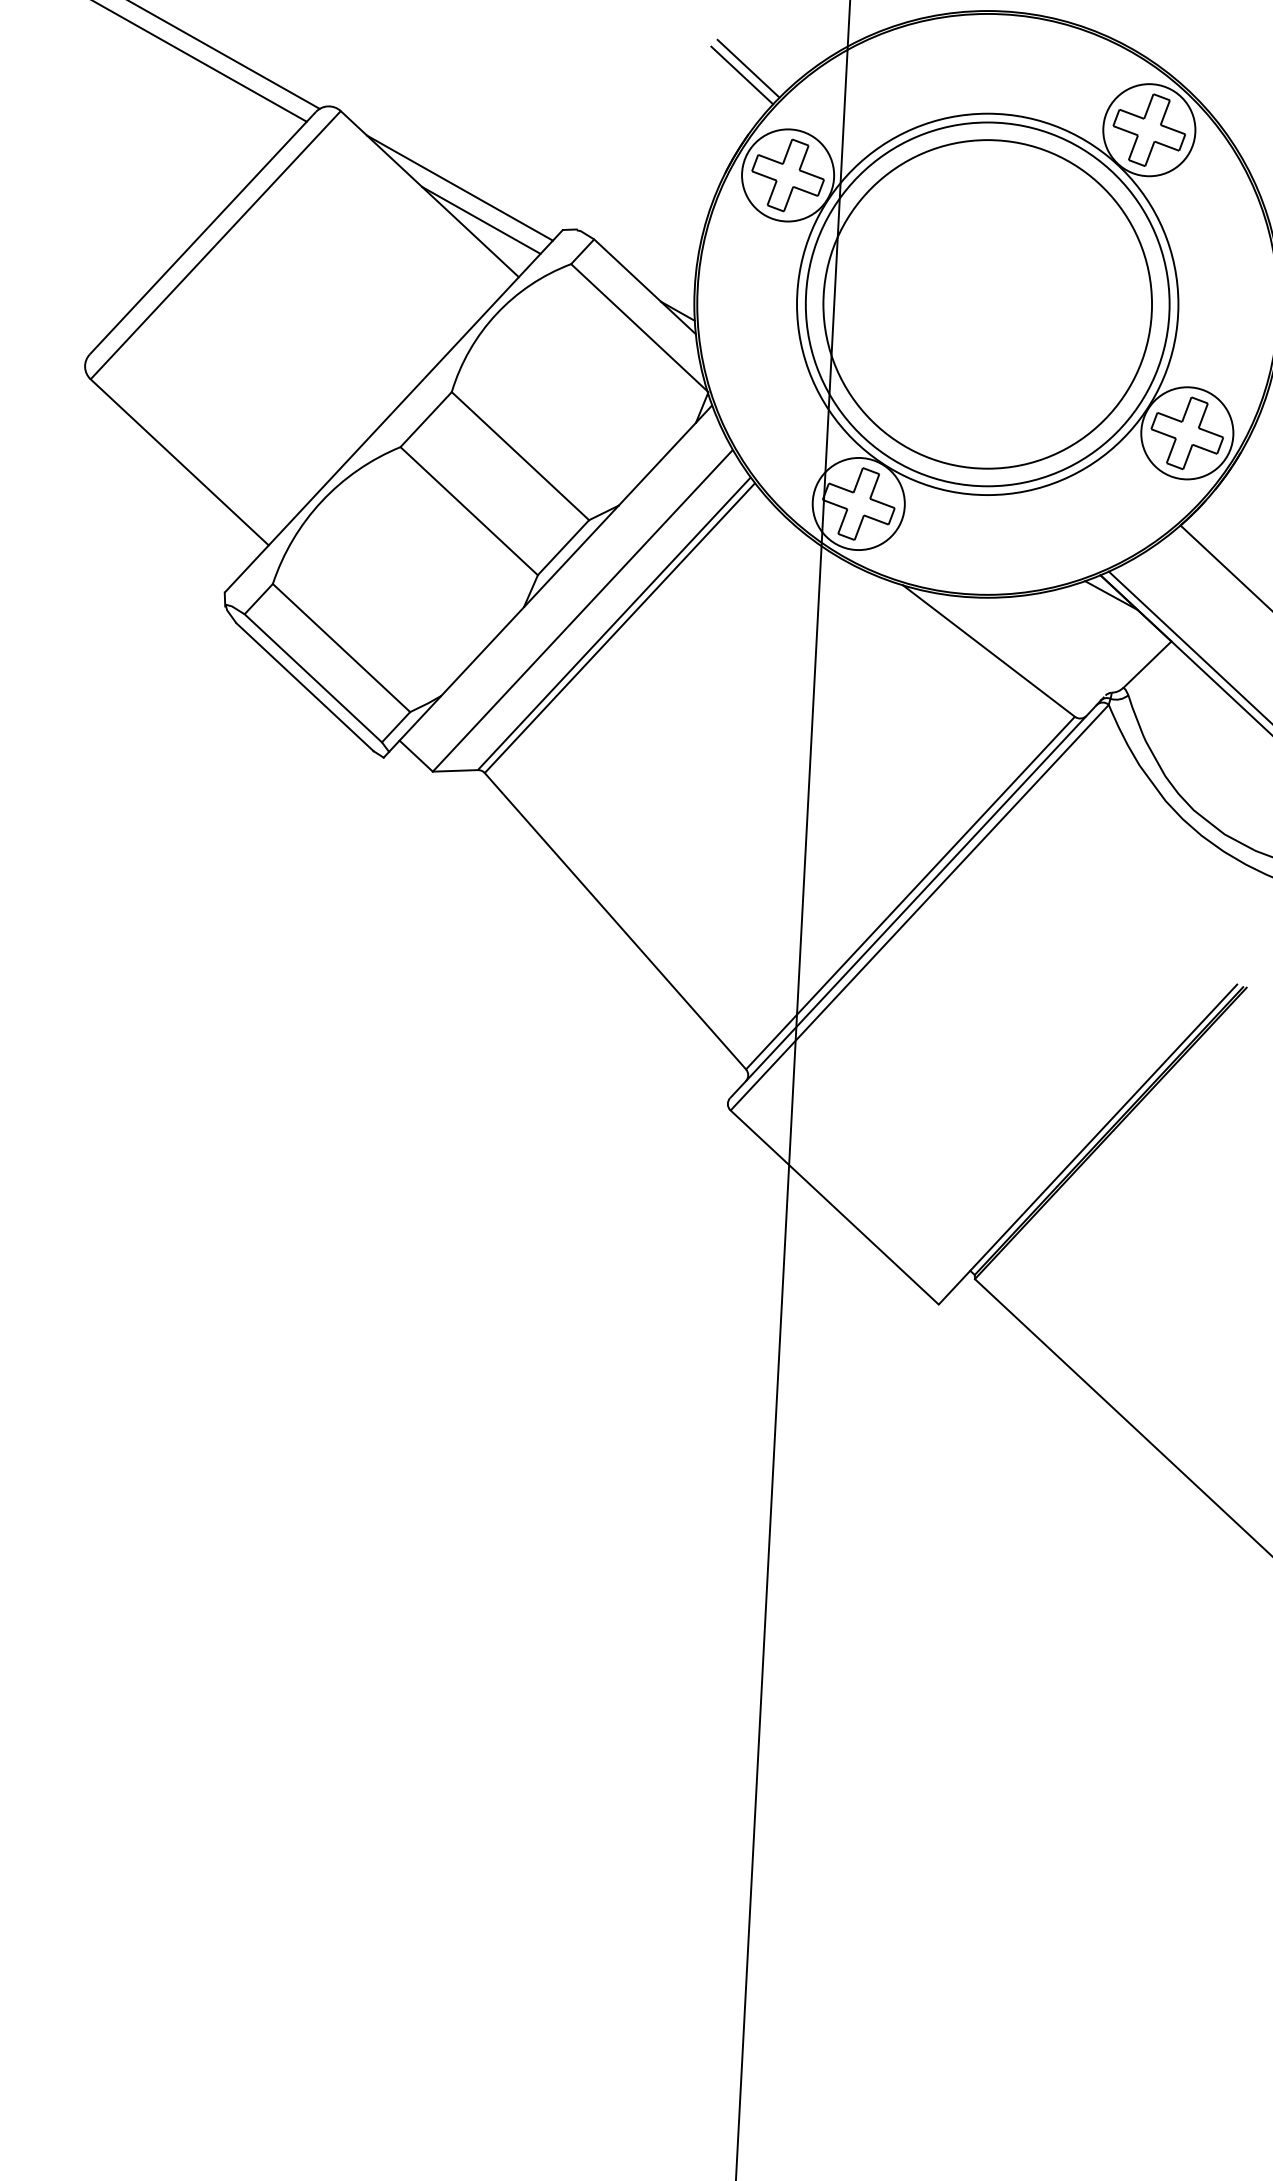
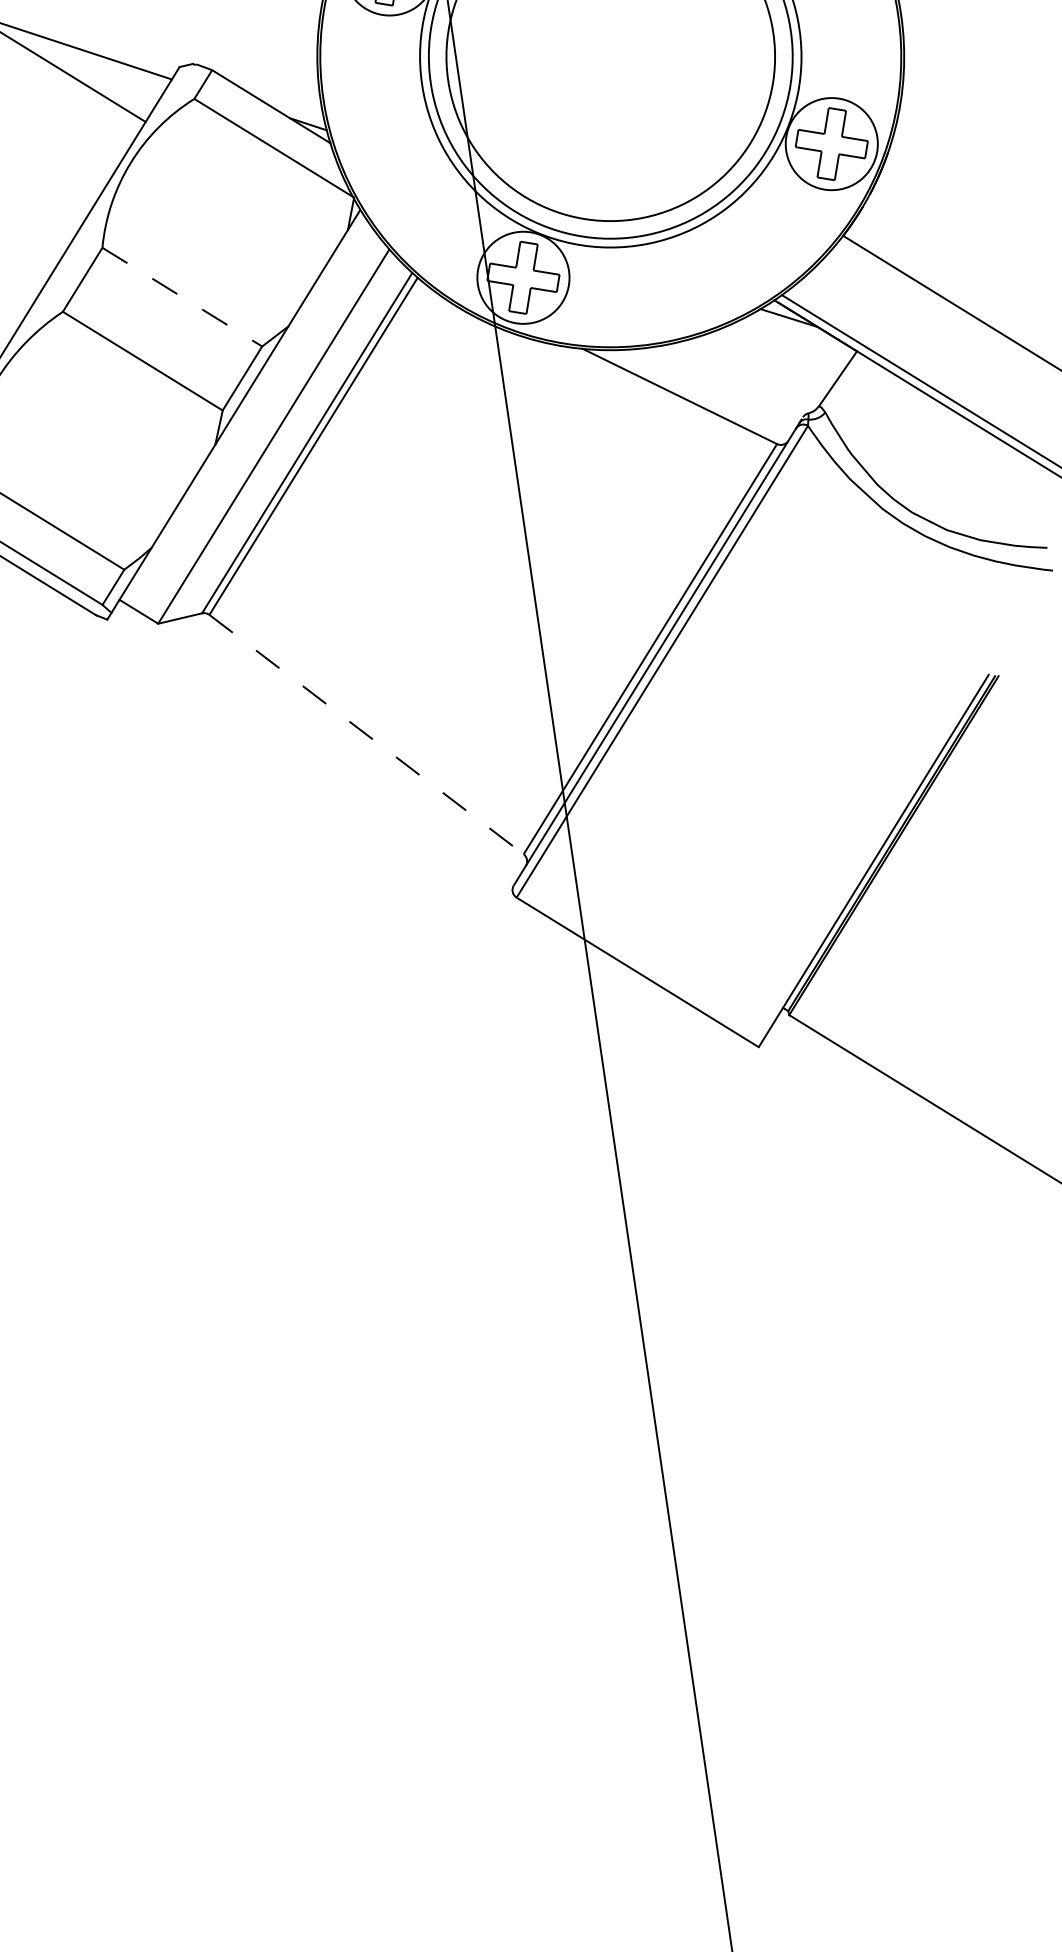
line: (481, 219) -> (97, 72), removed
line: (520, 456) -> (182, 297), solid -> dashed
line: (615, 921) -> (366, 734), solid -> dashed

